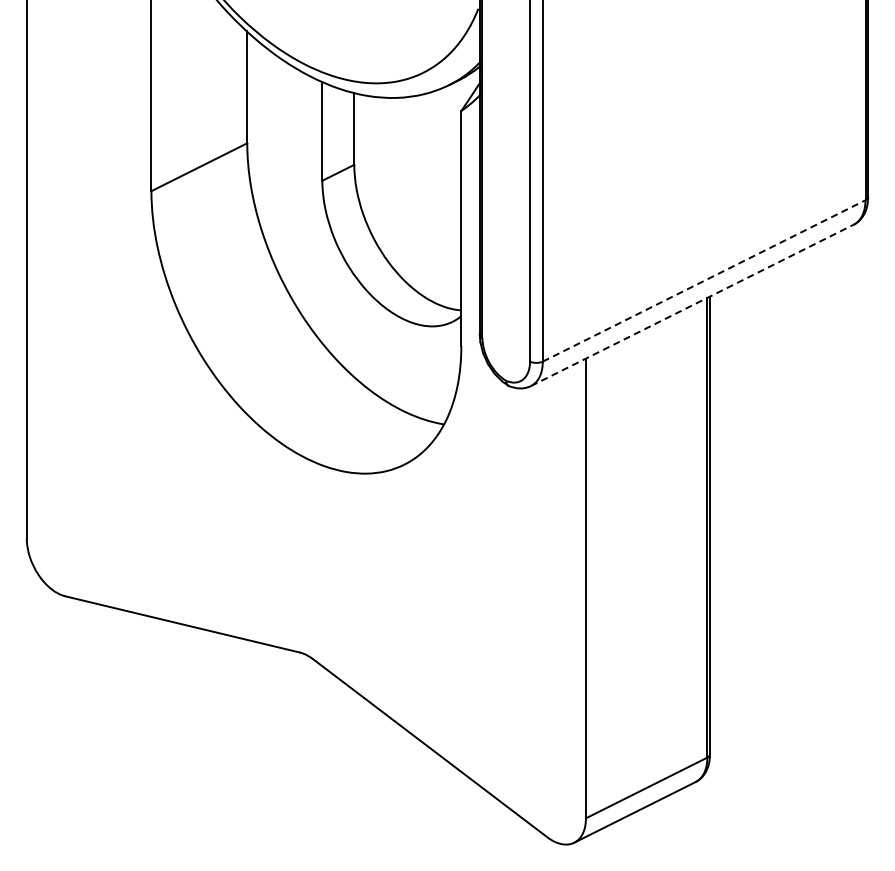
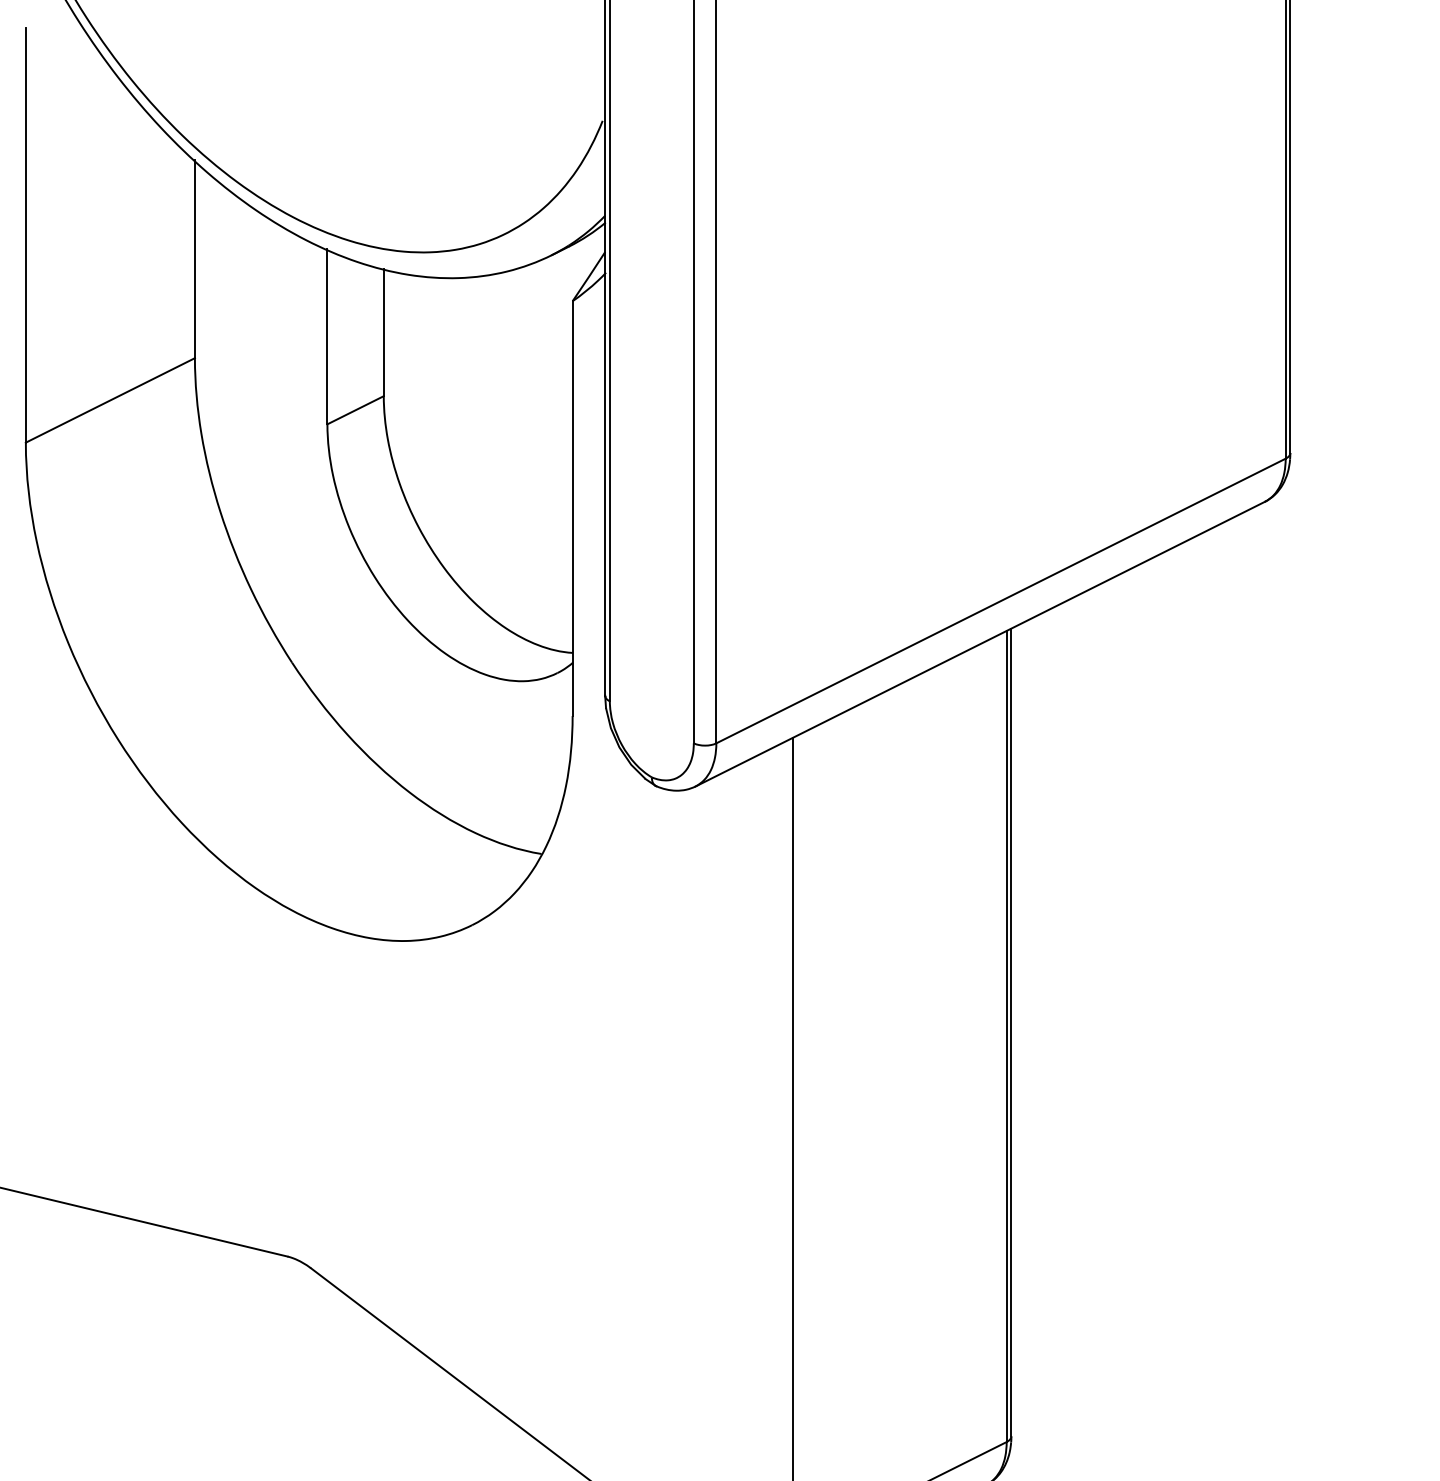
line: (704, 280) -> (1001, 600), dashed -> solid
line: (692, 305) -> (980, 644), dashed -> solid

